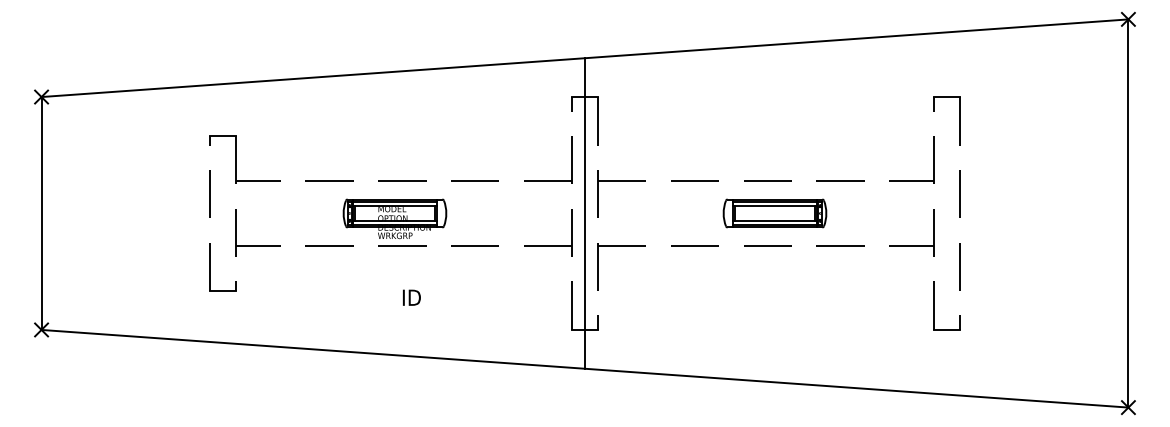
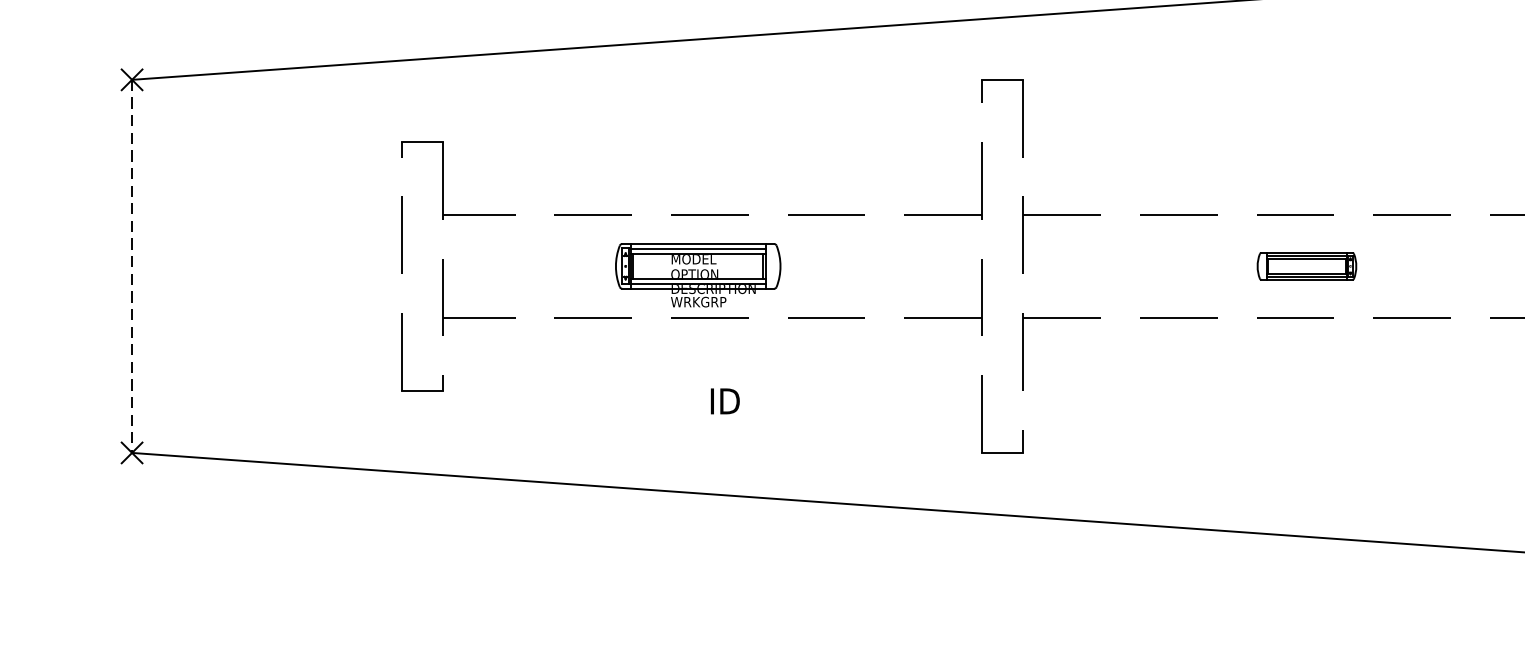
line: (41, 213) -> (131, 266), solid -> dashed
line: (585, 213) -> (1003, 266), removed
part: (774, 213) -> (1306, 266), size x0.6

